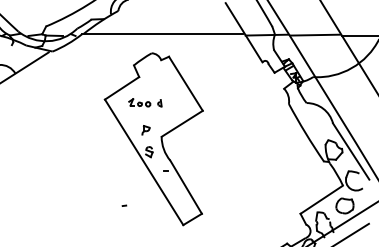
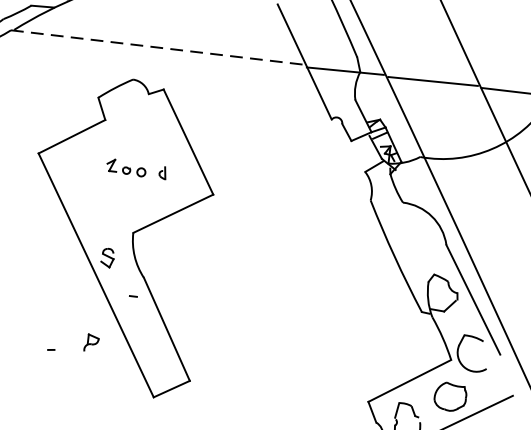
line: (162, 34) -> (156, 47), solid -> dashed
part: (145, 102) -> (136, 168), moved
part: (145, 130) -> (90, 342), moved

